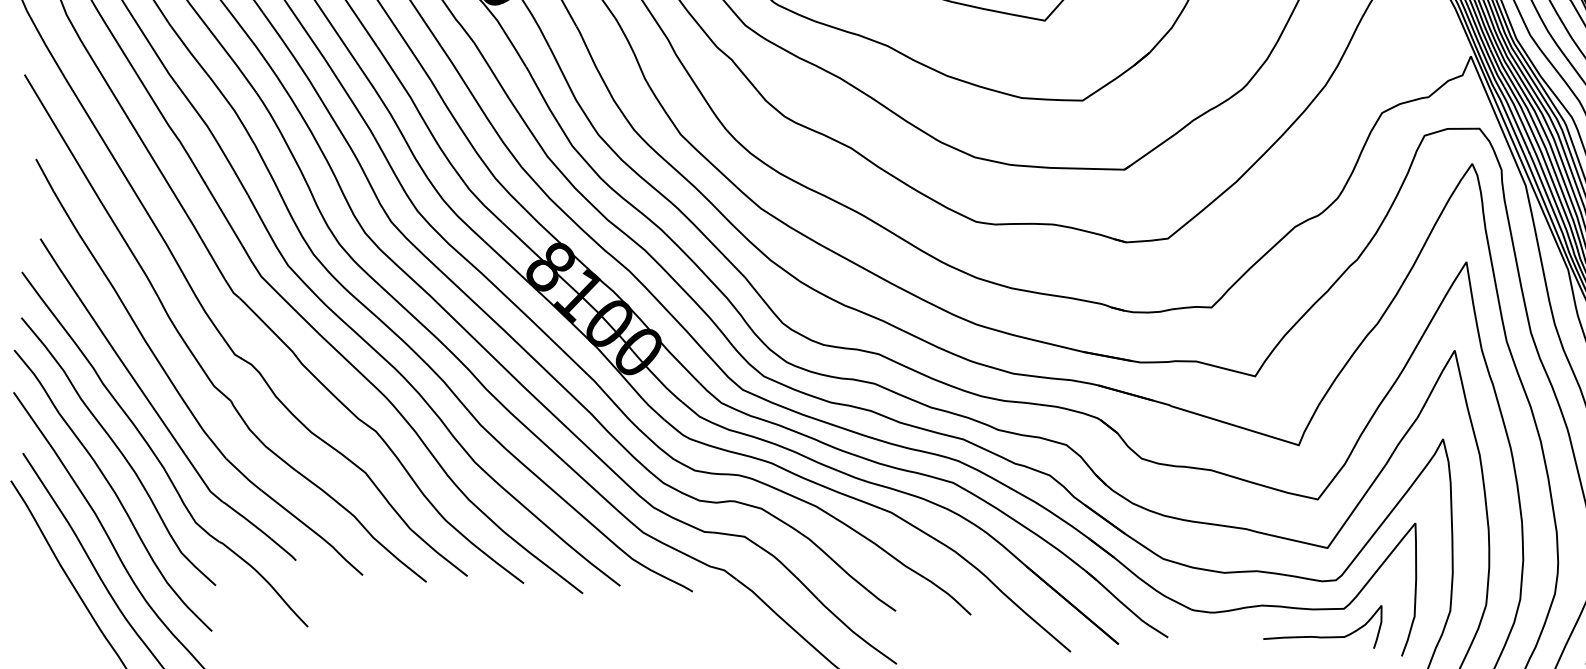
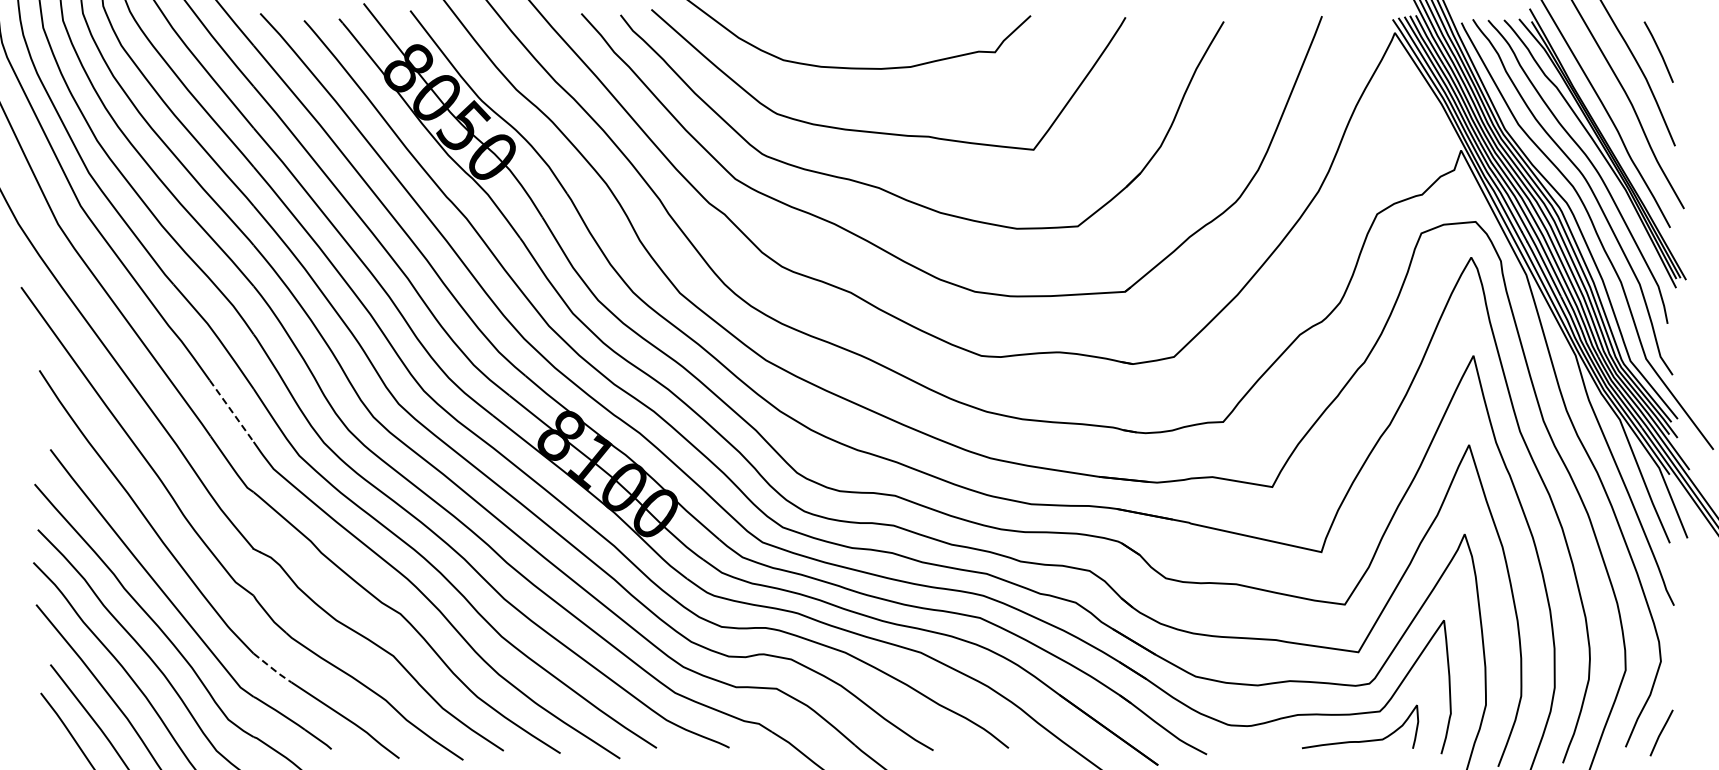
line: (224, 215) -> (231, 411), solid -> dashed
line: (244, 476) -> (273, 669), solid -> dashed

